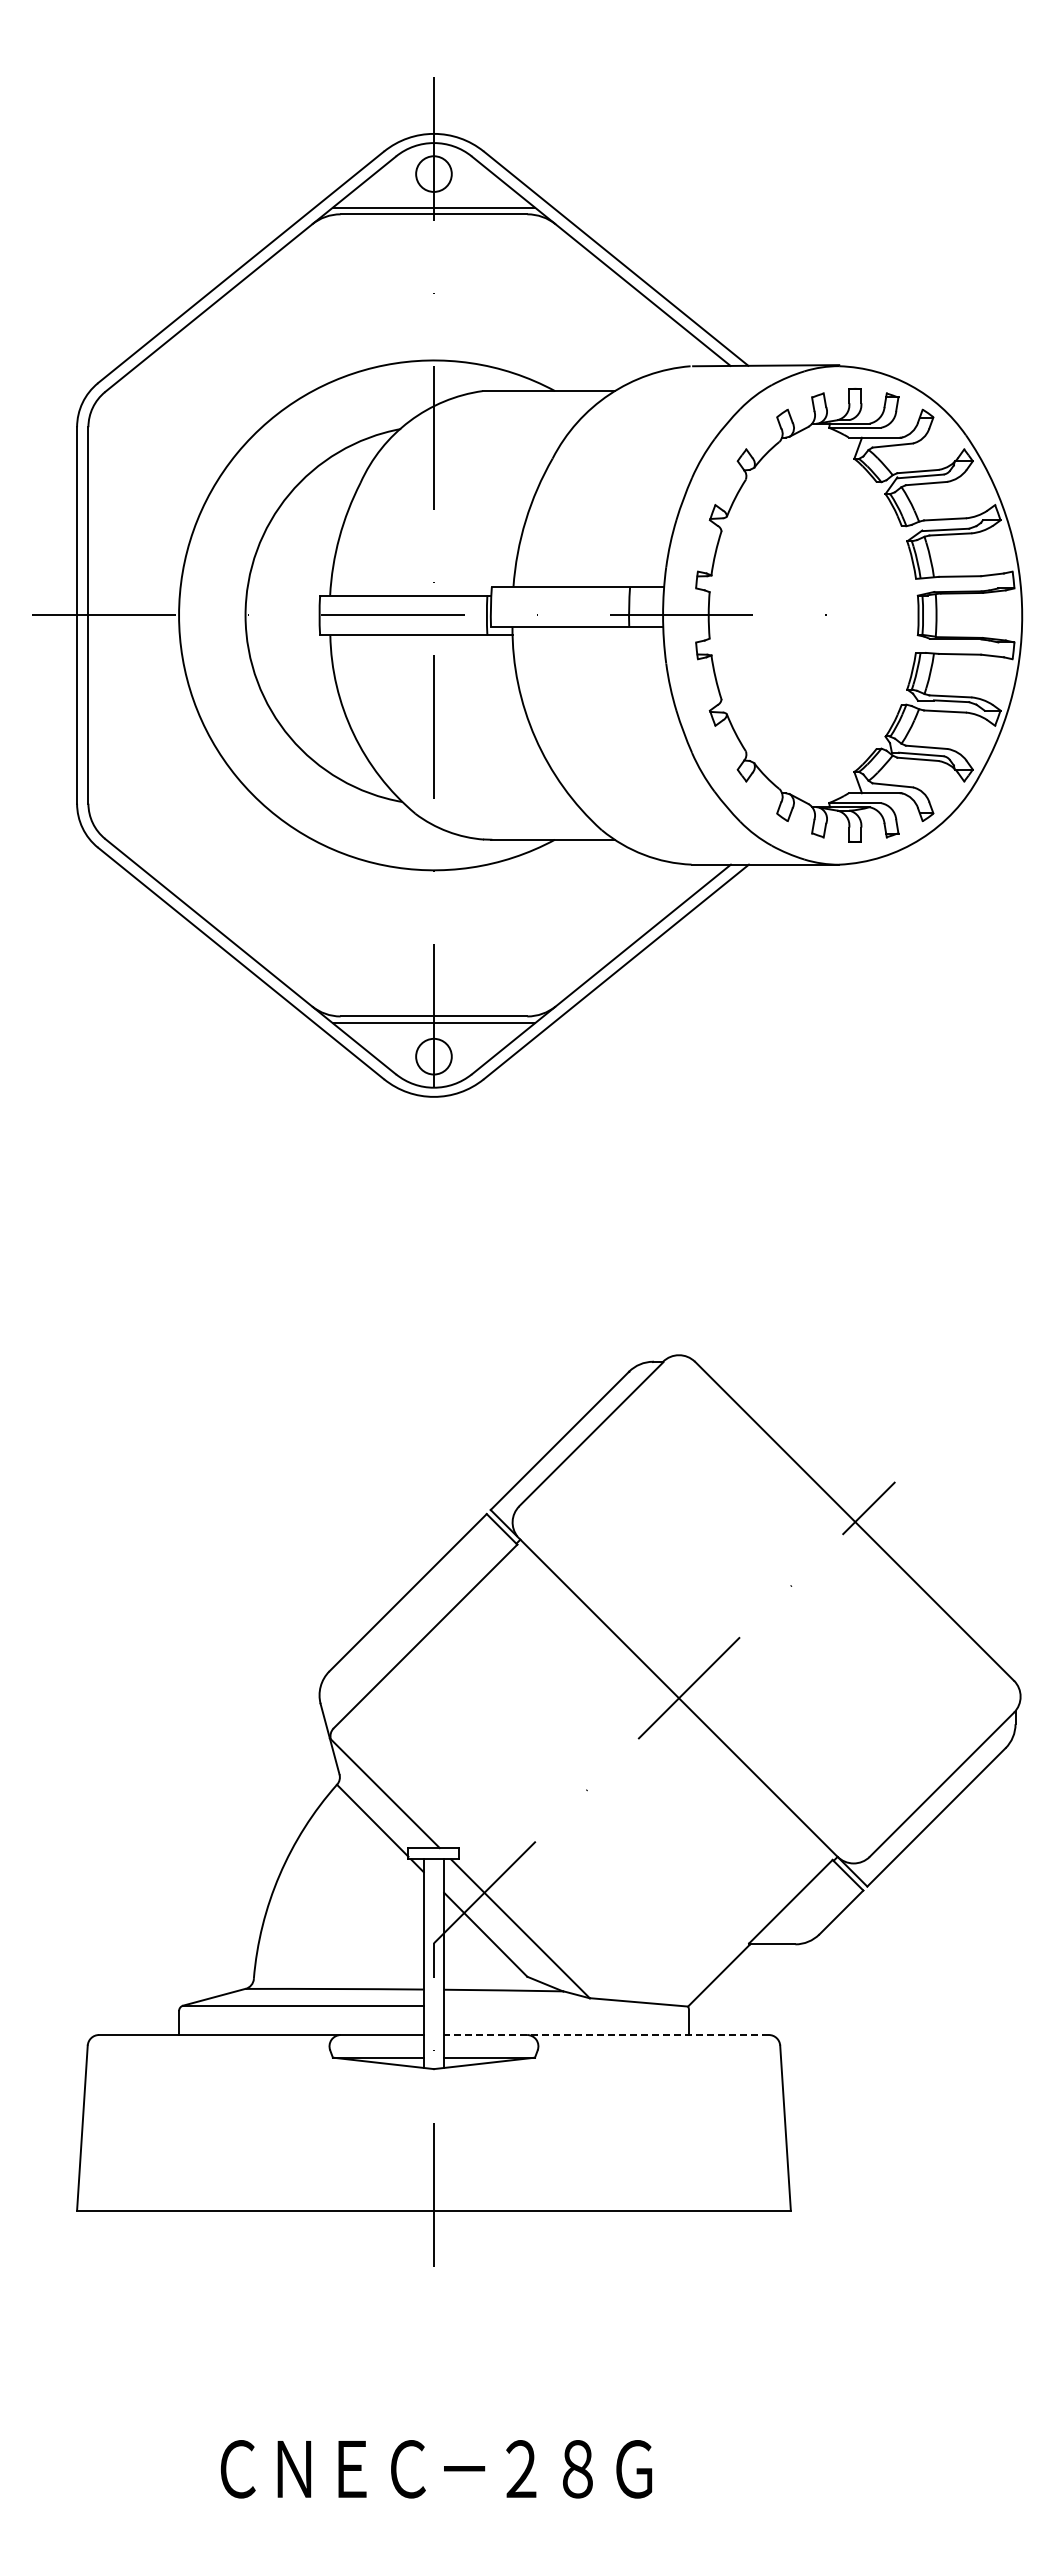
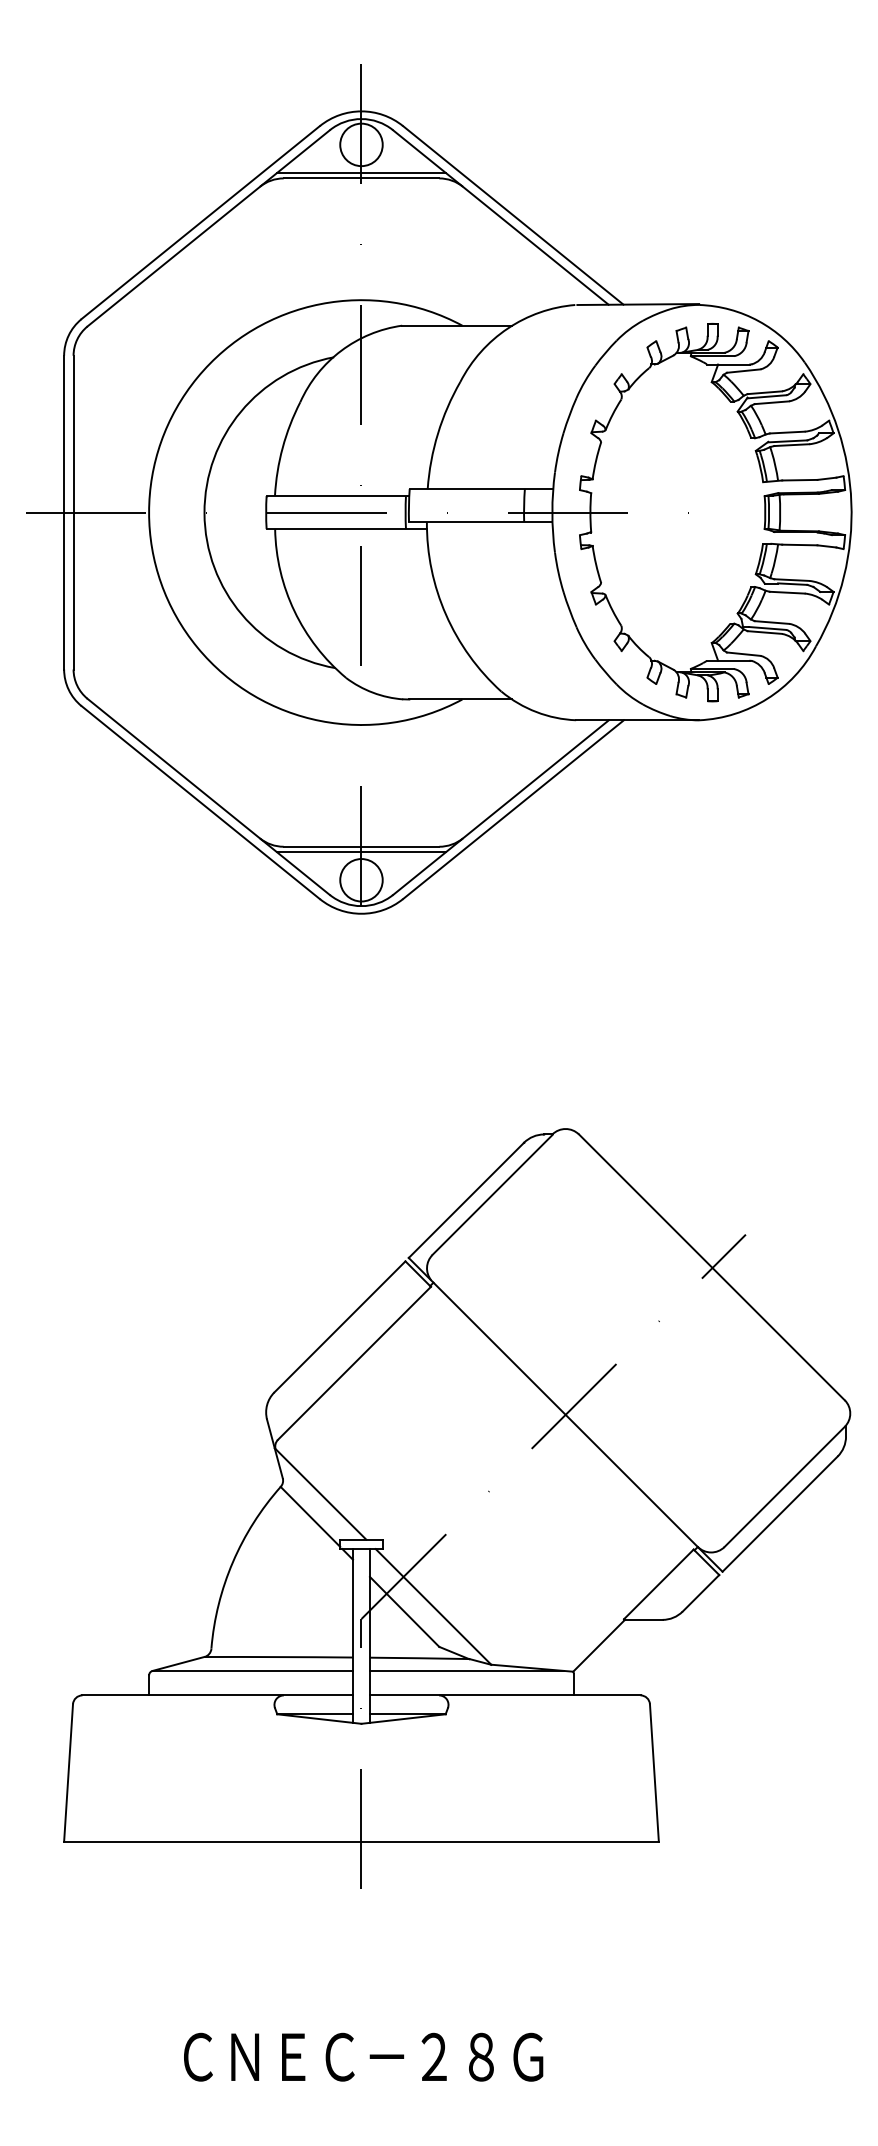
circle: (433, 173) -> (361, 144), size x1.43
circle: (433, 1056) -> (361, 880), size x1.43
line: (560, 2005) -> (466, 1670), added
line: (606, 2035) -> (505, 1695), dashed -> solid

